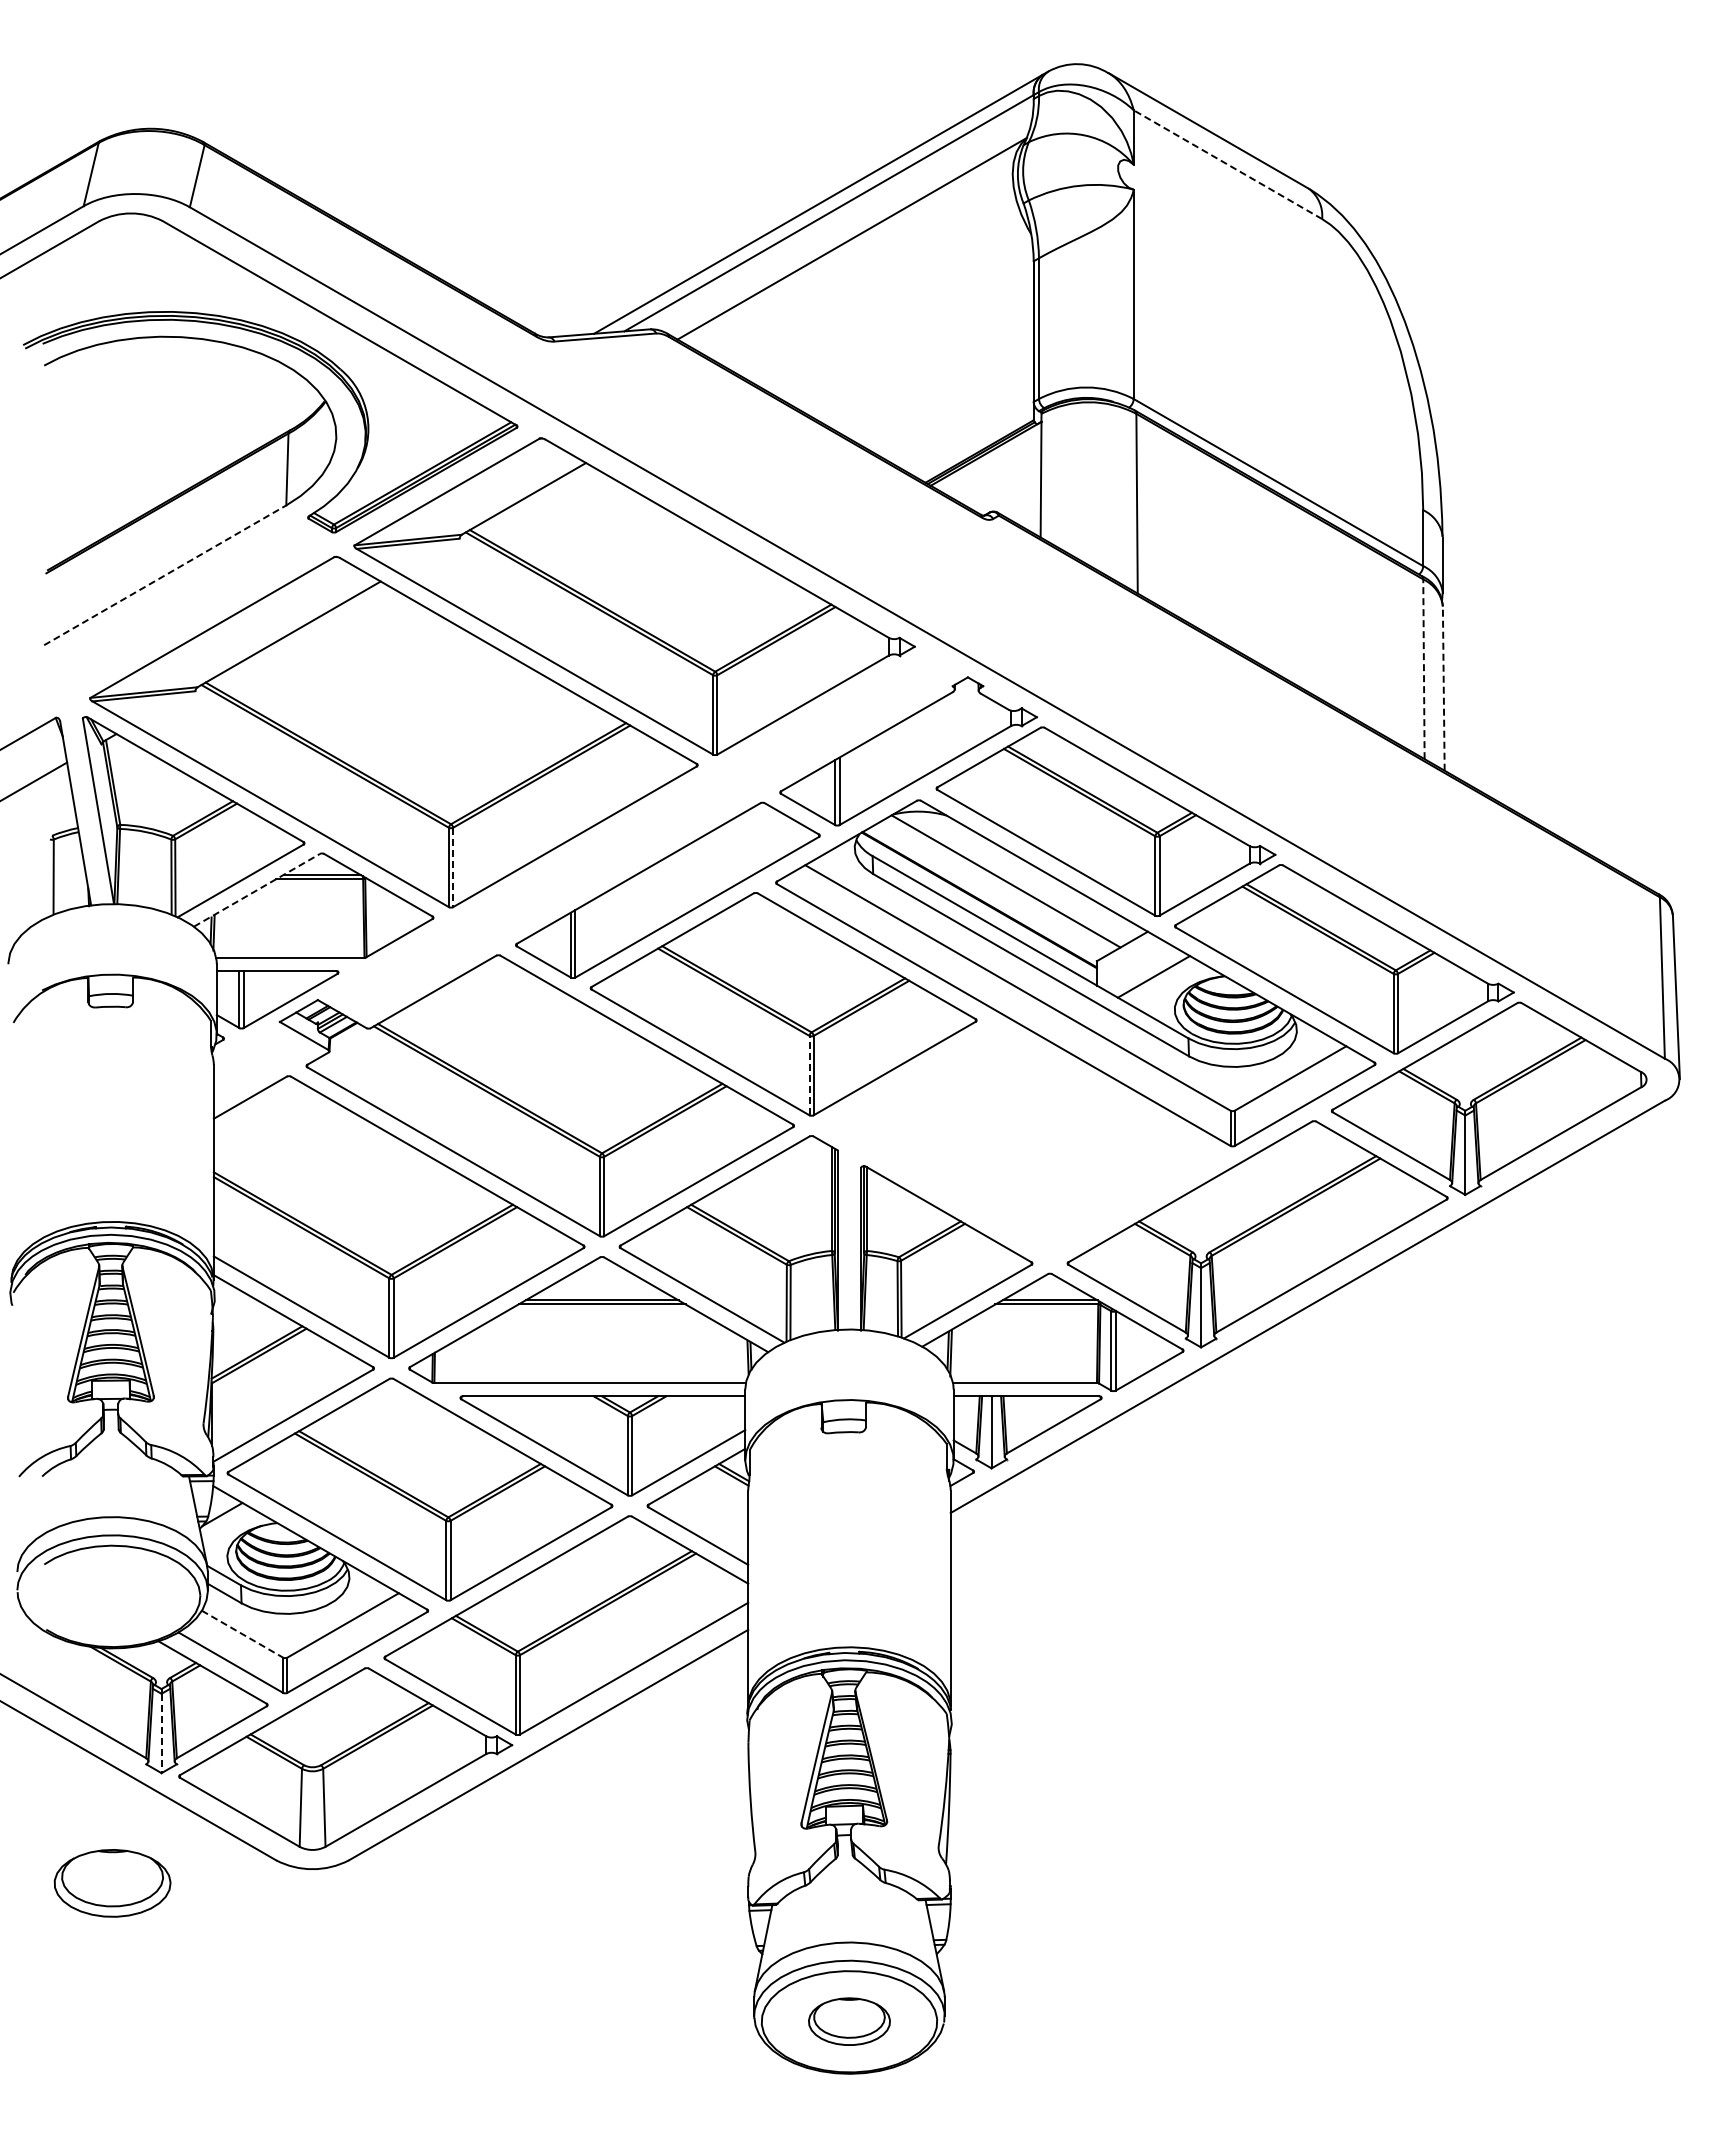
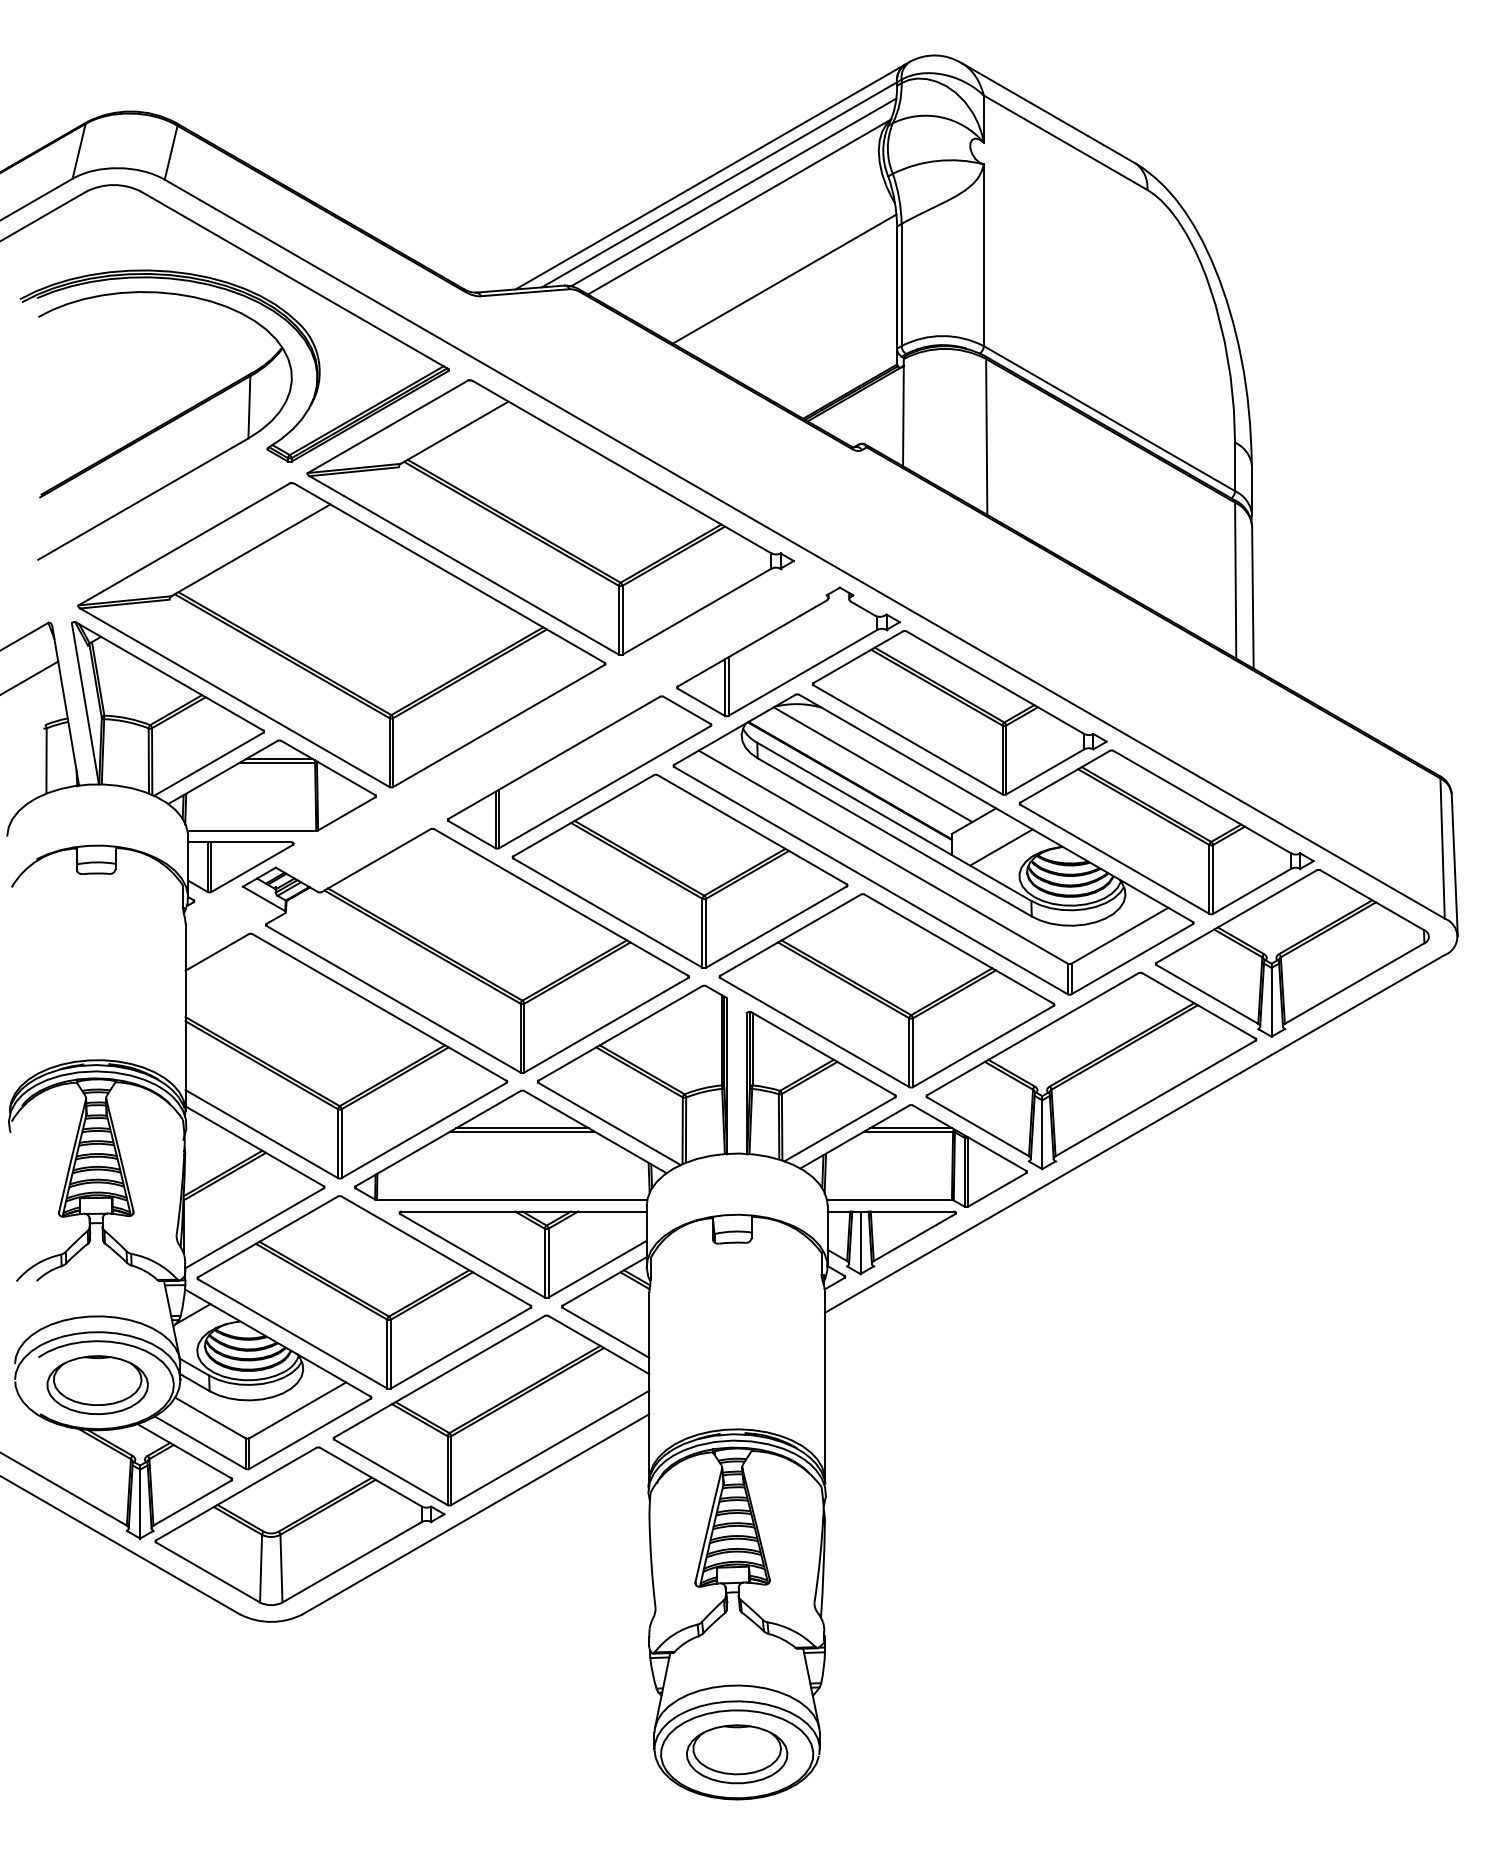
line: (1227, 164) -> (1065, 142), dashed -> solid
line: (845, 221) -> (733, 192), added
line: (904, 321) -> (784, 278), added
line: (165, 575) -> (143, 499), dashed -> solid
line: (1423, 669) -> (1235, 580), dashed -> solid
line: (1443, 688) -> (1252, 597), dashed -> solid
line: (453, 867) -> (393, 752), dashed -> solid
line: (256, 890) -> (222, 772), dashed -> solid
line: (809, 1075) -> (702, 933), dashed -> solid
part: (1021, 1141) -> (886, 990), added
line: (242, 1634) -> (210, 1418), dashed -> solid
line: (161, 1733) -> (140, 1504), dashed -> solid
part: (112, 1883) -> (97, 1385), moved
part: (849, 2021) -> (737, 1754), size x1.43

